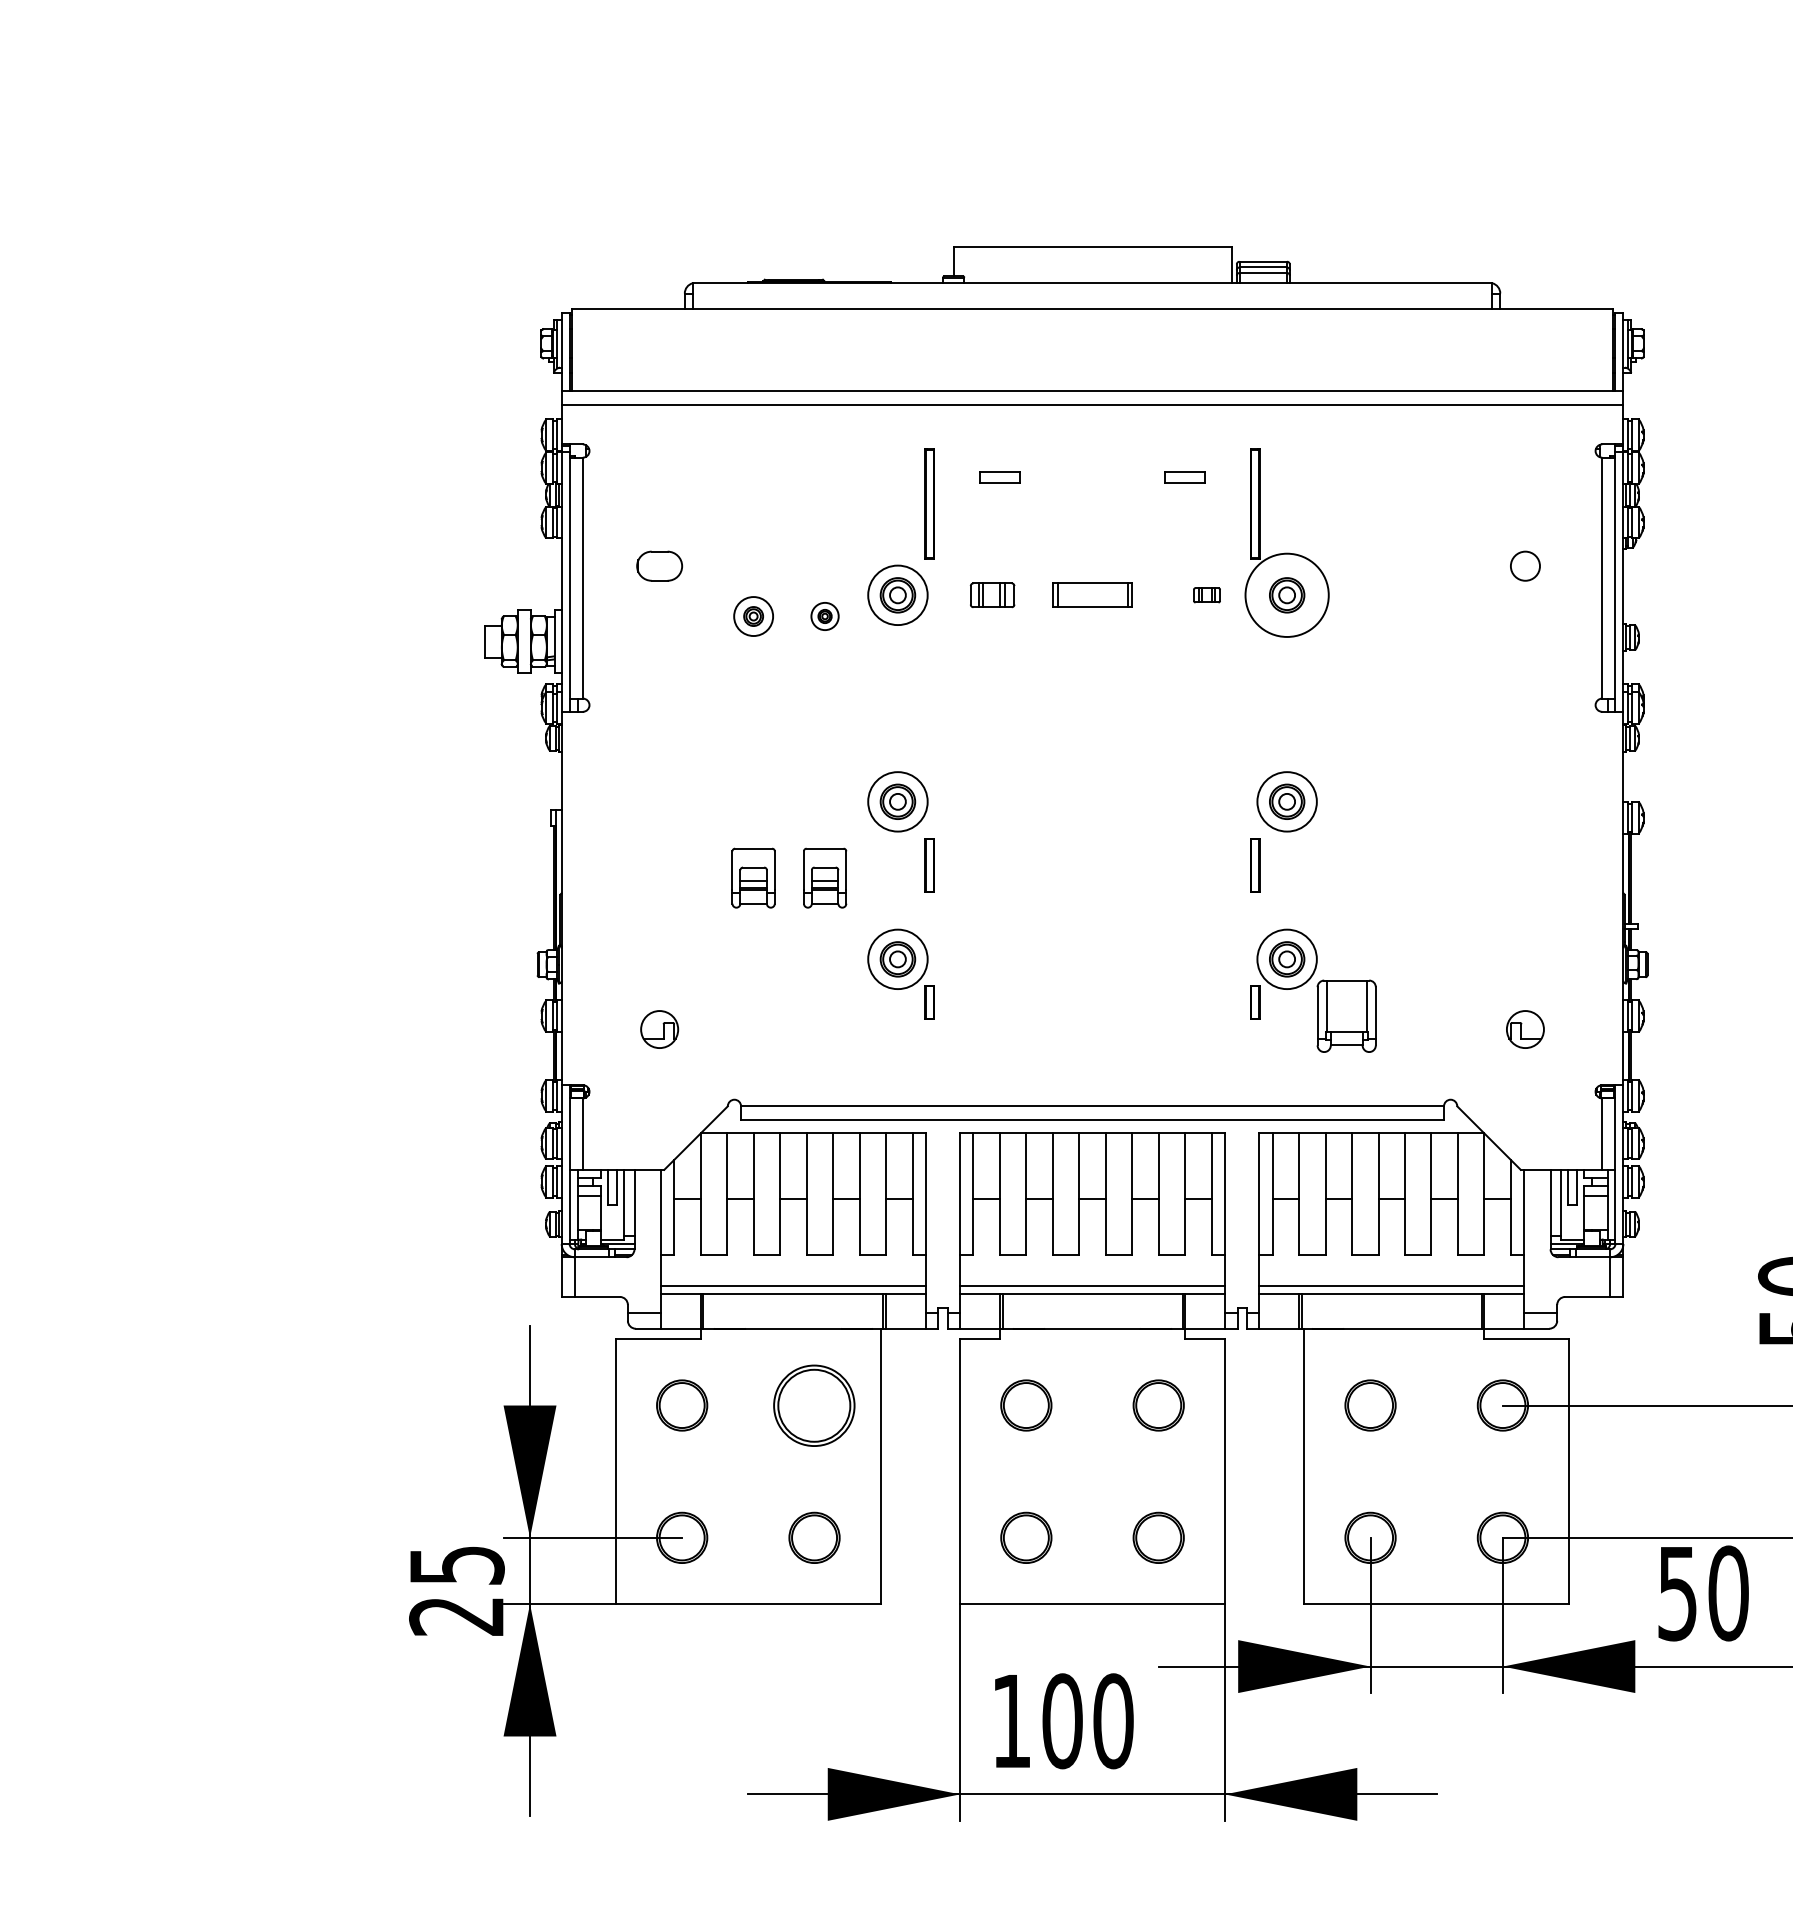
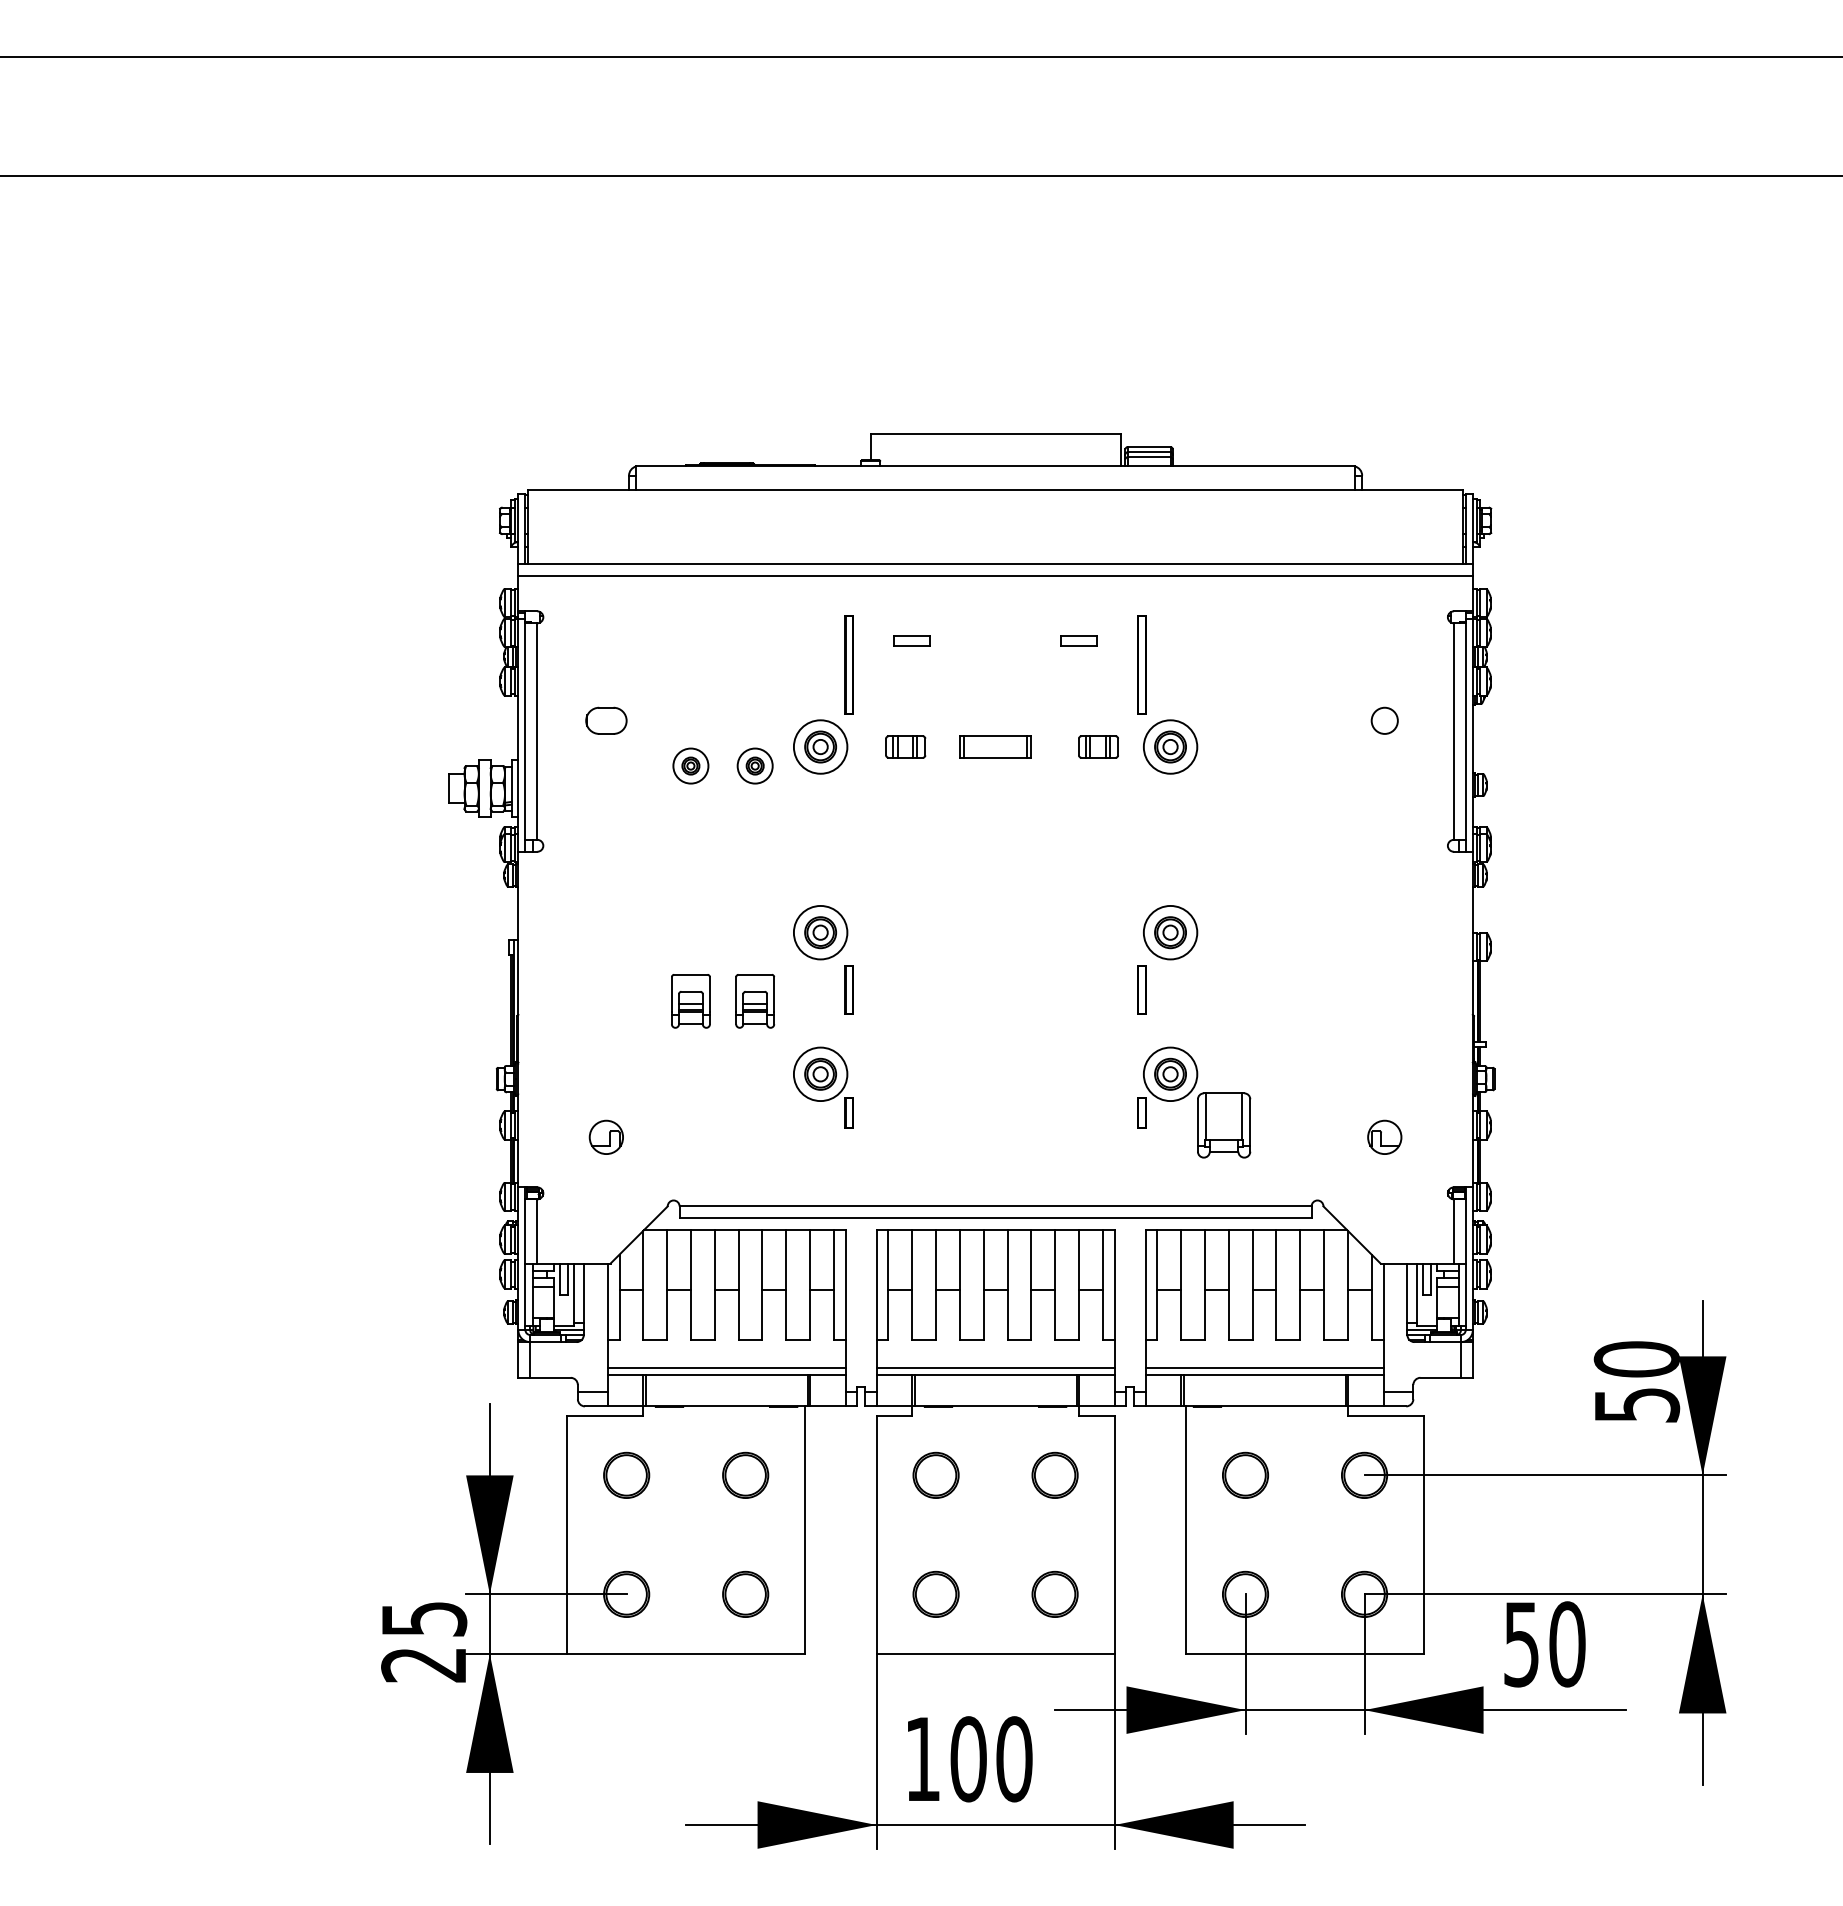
part: (1206, 594) -> (1098, 746), size x1.67
circle: (1287, 594) -> (1170, 746), size x0.71
part: (824, 615) -> (754, 765), size x1.43
part: (814, 1404) -> (745, 1474), size x0.62

